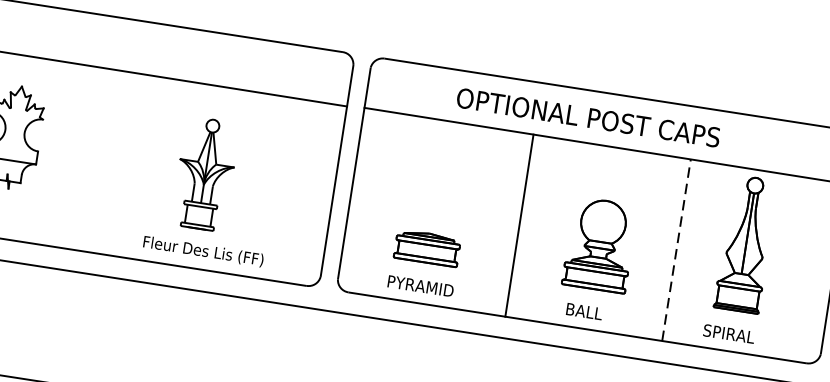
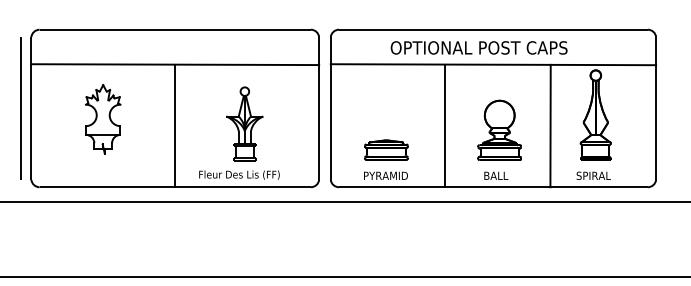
line: (119, 163) -> (175, 125), added
part: (205, 173) -> (244, 123), moved
line: (676, 249) -> (550, 125), dashed -> solid

